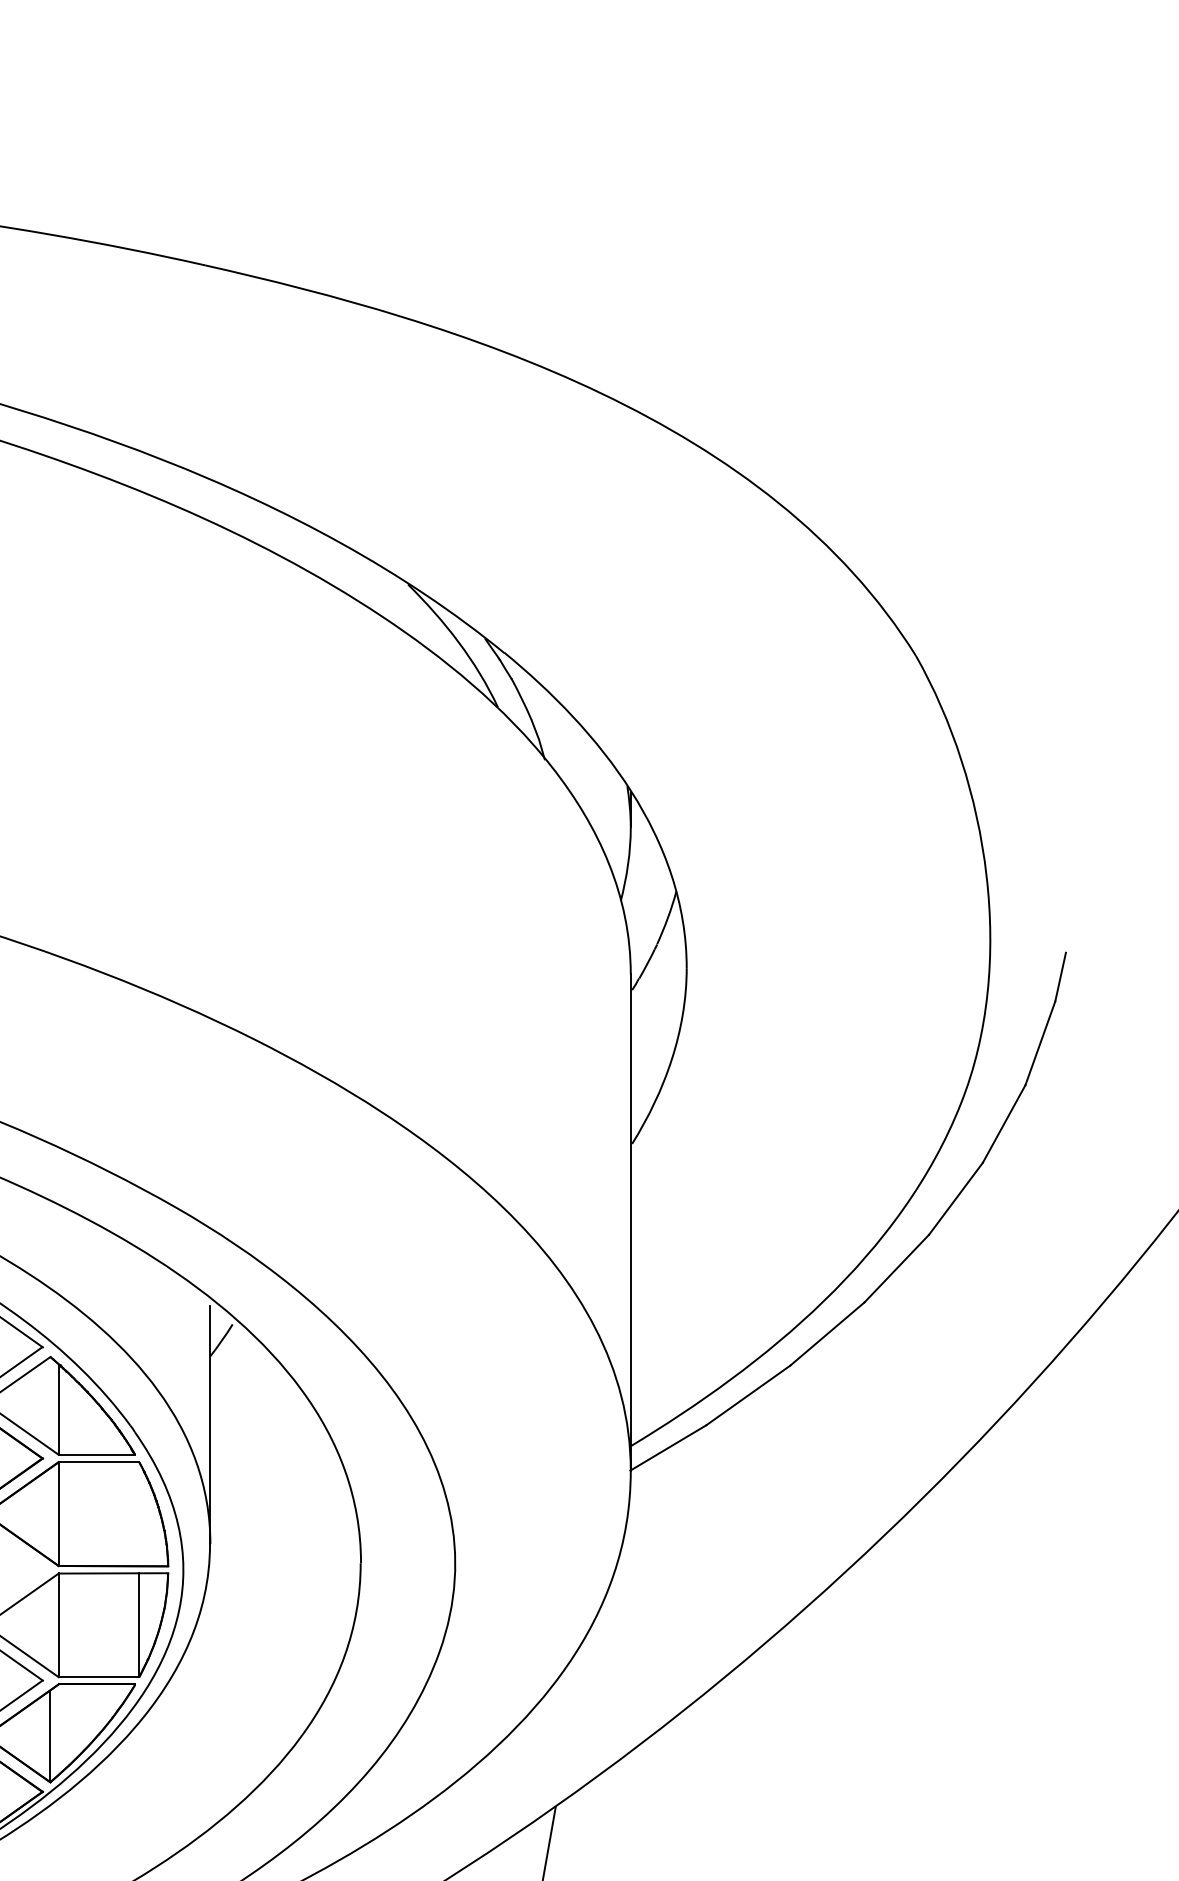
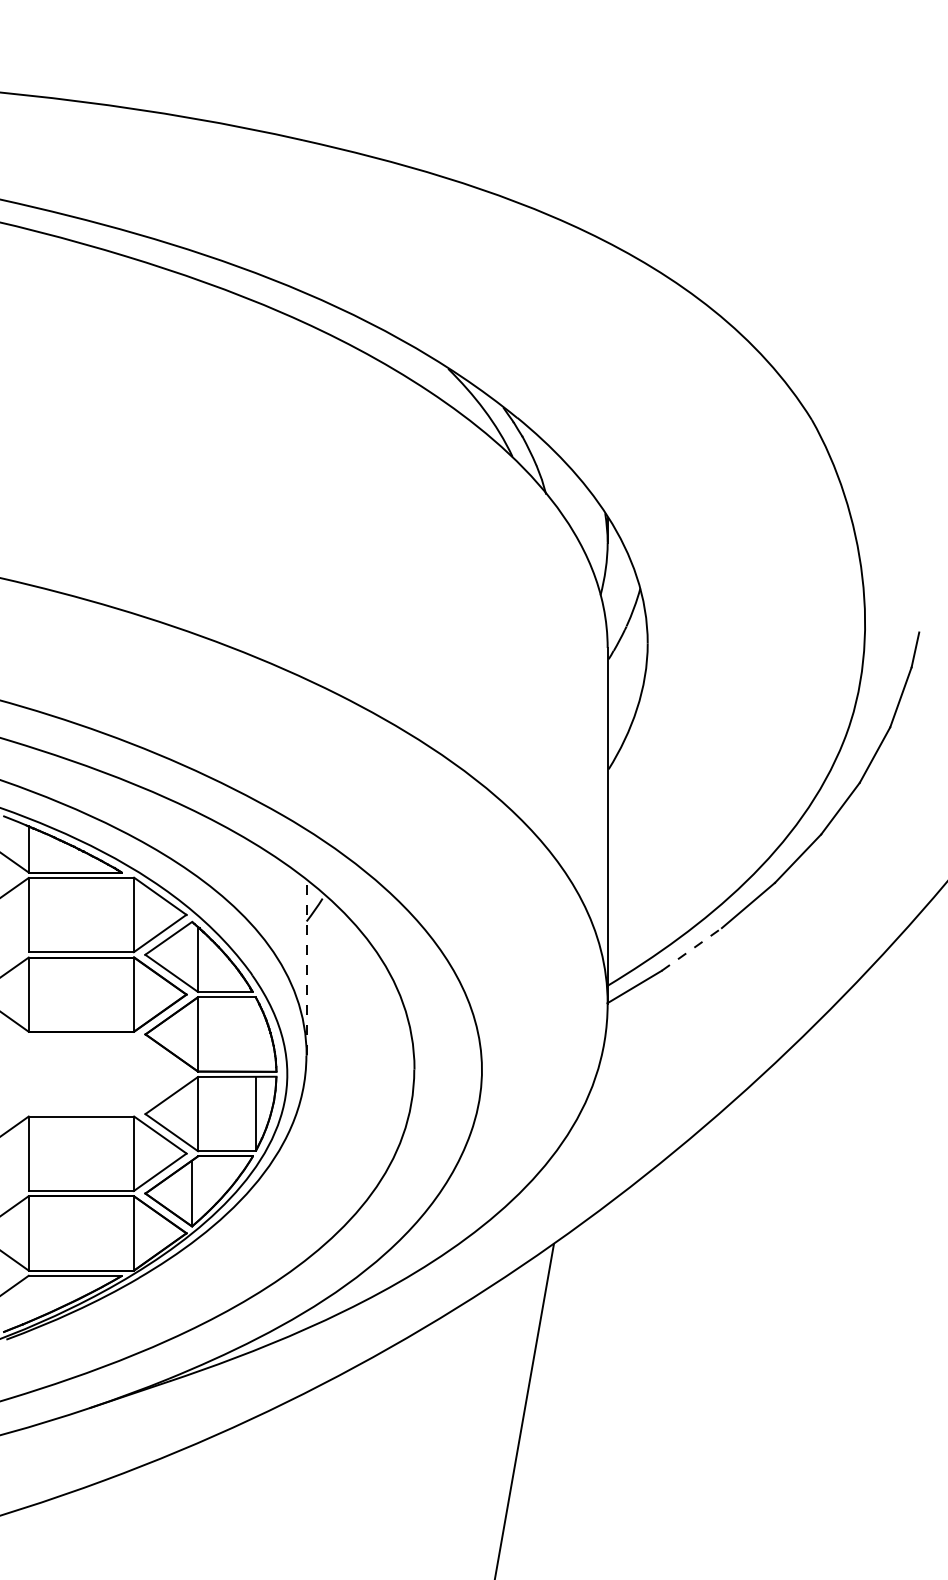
line: (747, 1395) -> (691, 949), solid -> dashed
line: (210, 1424) -> (306, 970), solid -> dashed

